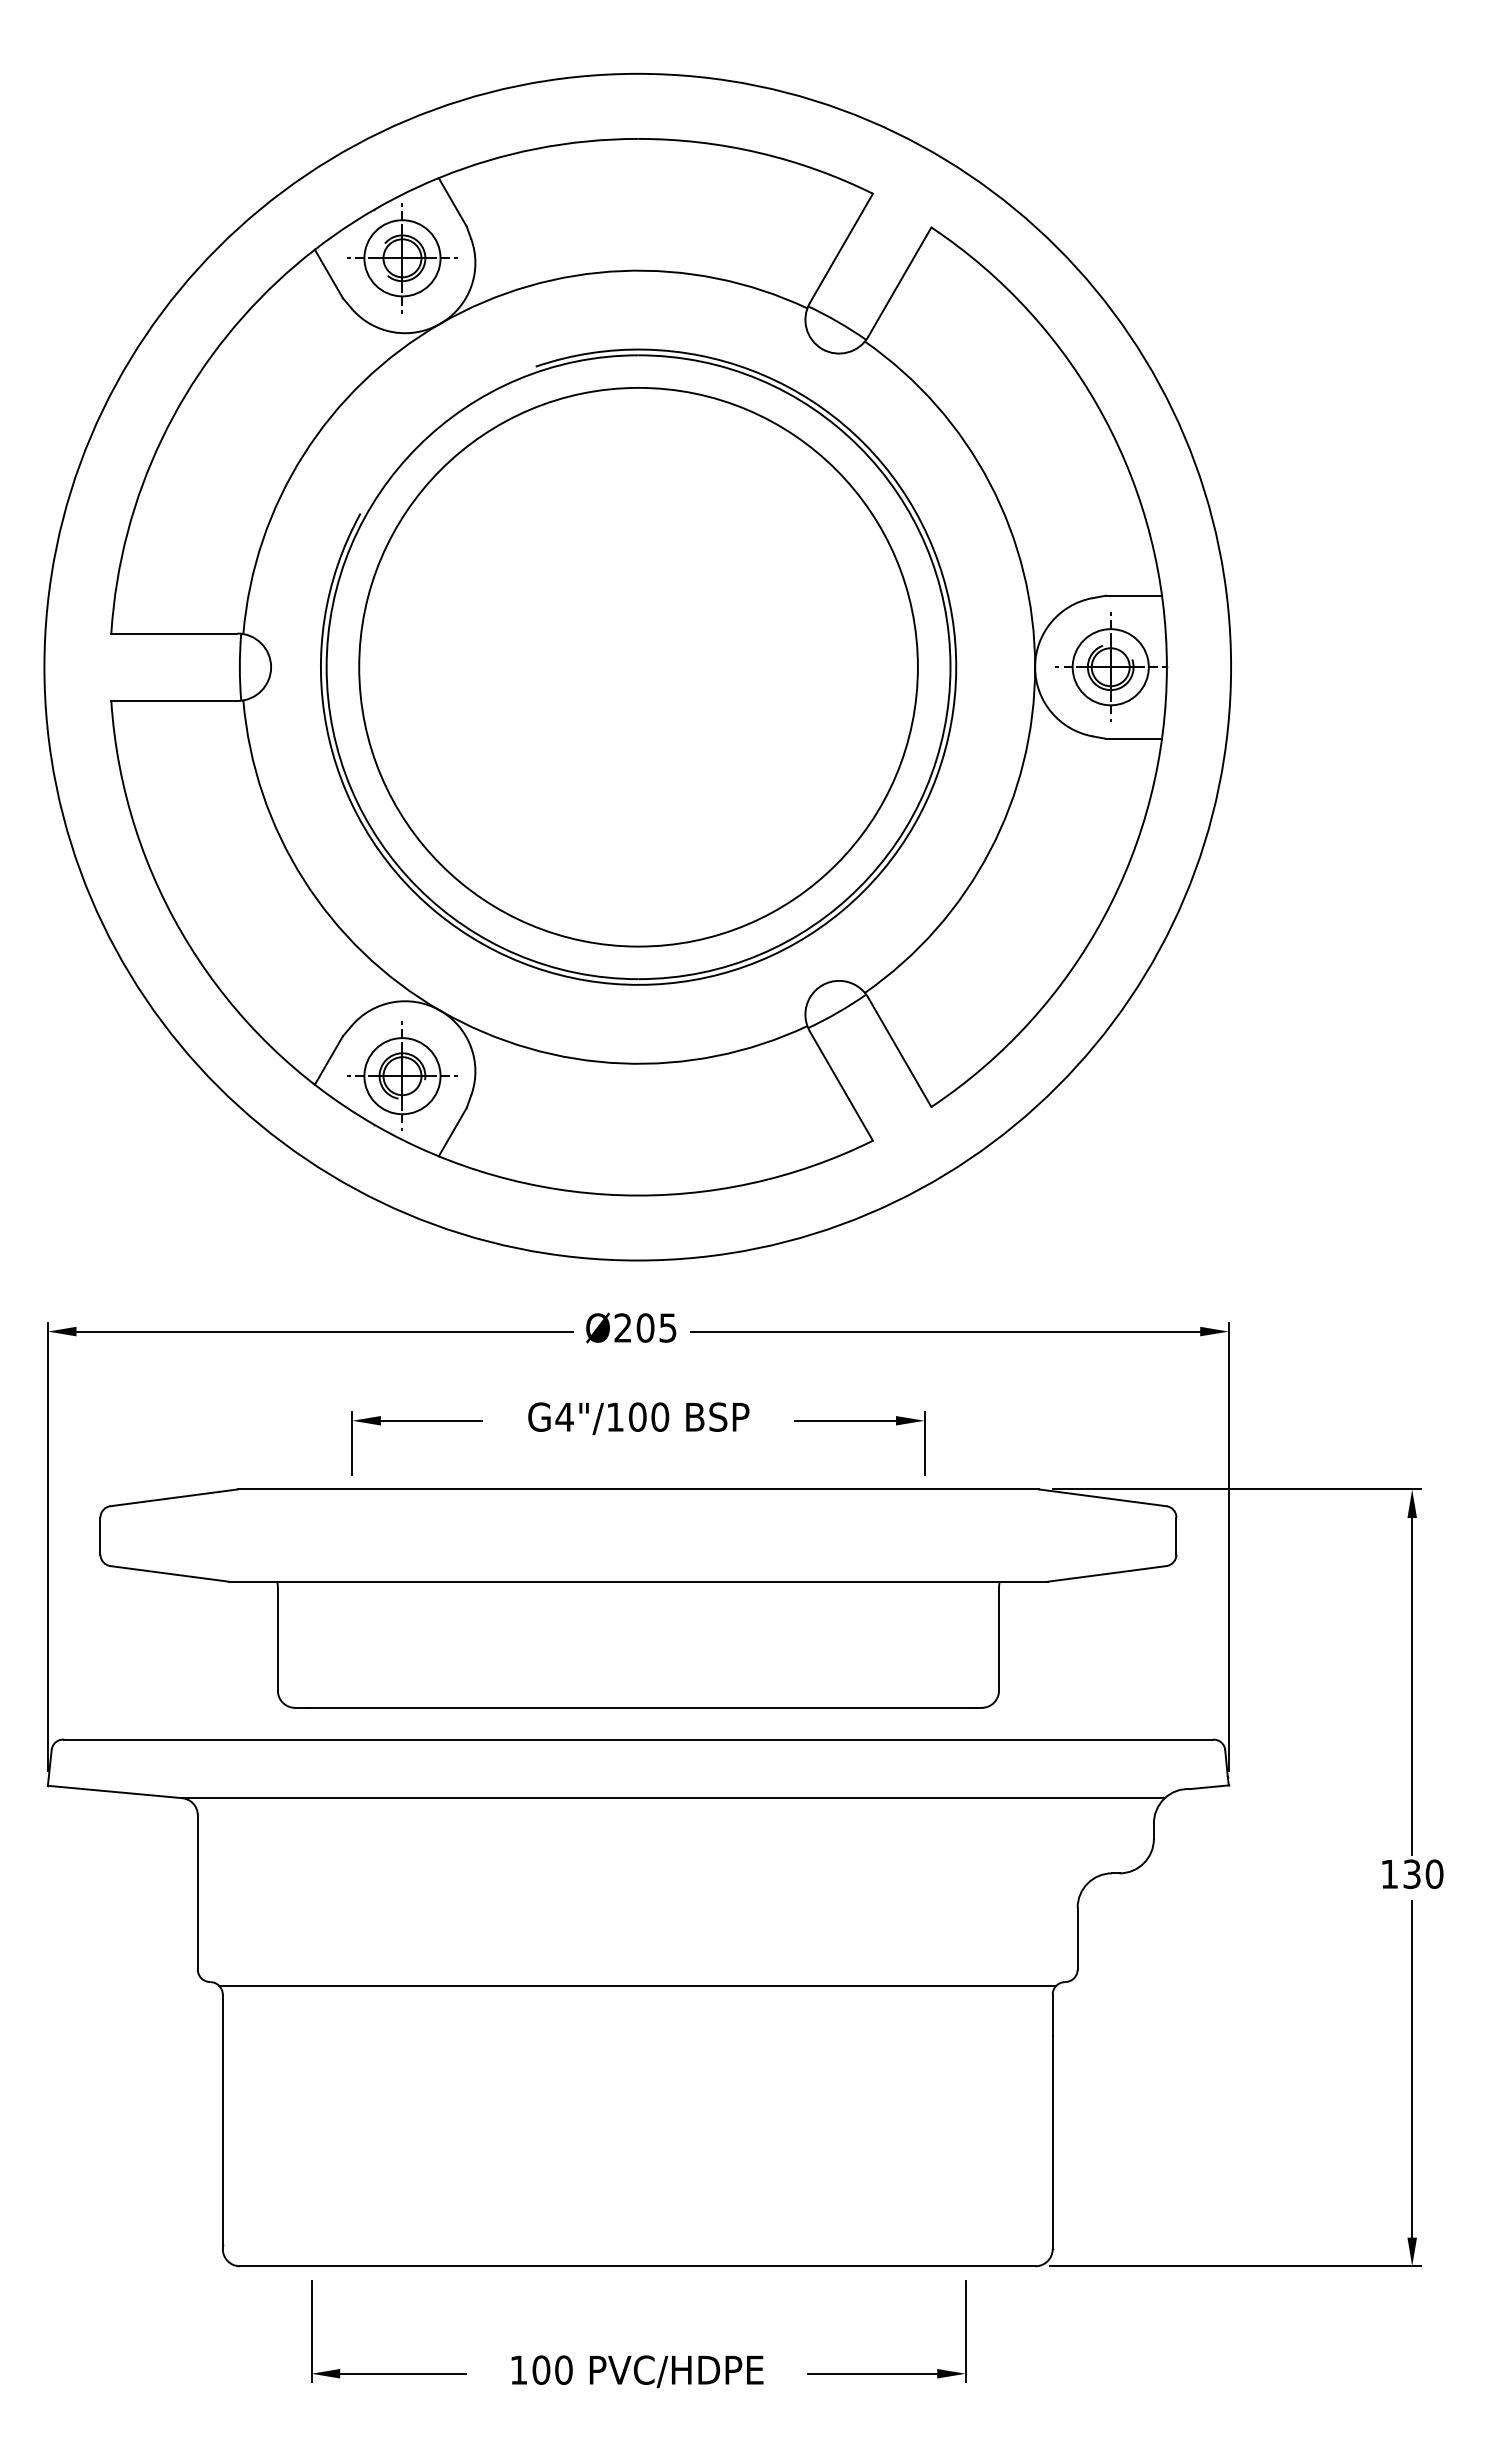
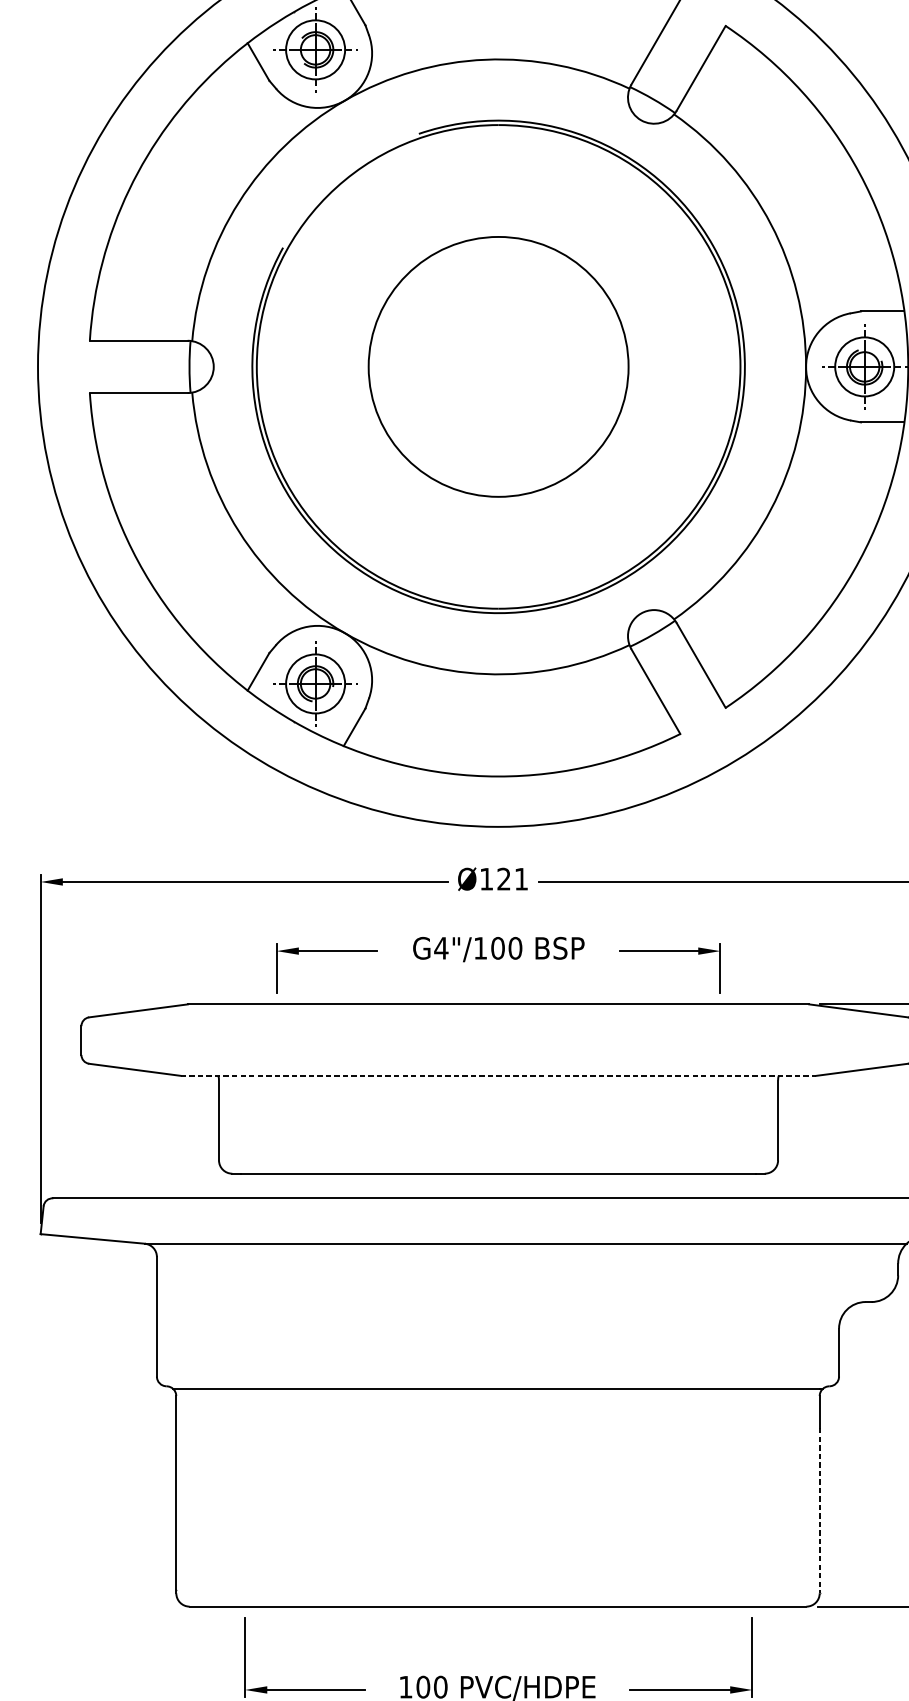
circle: (638, 666) -> (498, 366), size x0.6
text: (645, 1327) -> (504, 878), Ø205 -> Ø121
line: (638, 1581) -> (498, 1075), solid -> dashed
line: (1052, 2142) -> (819, 1510), solid -> dashed

